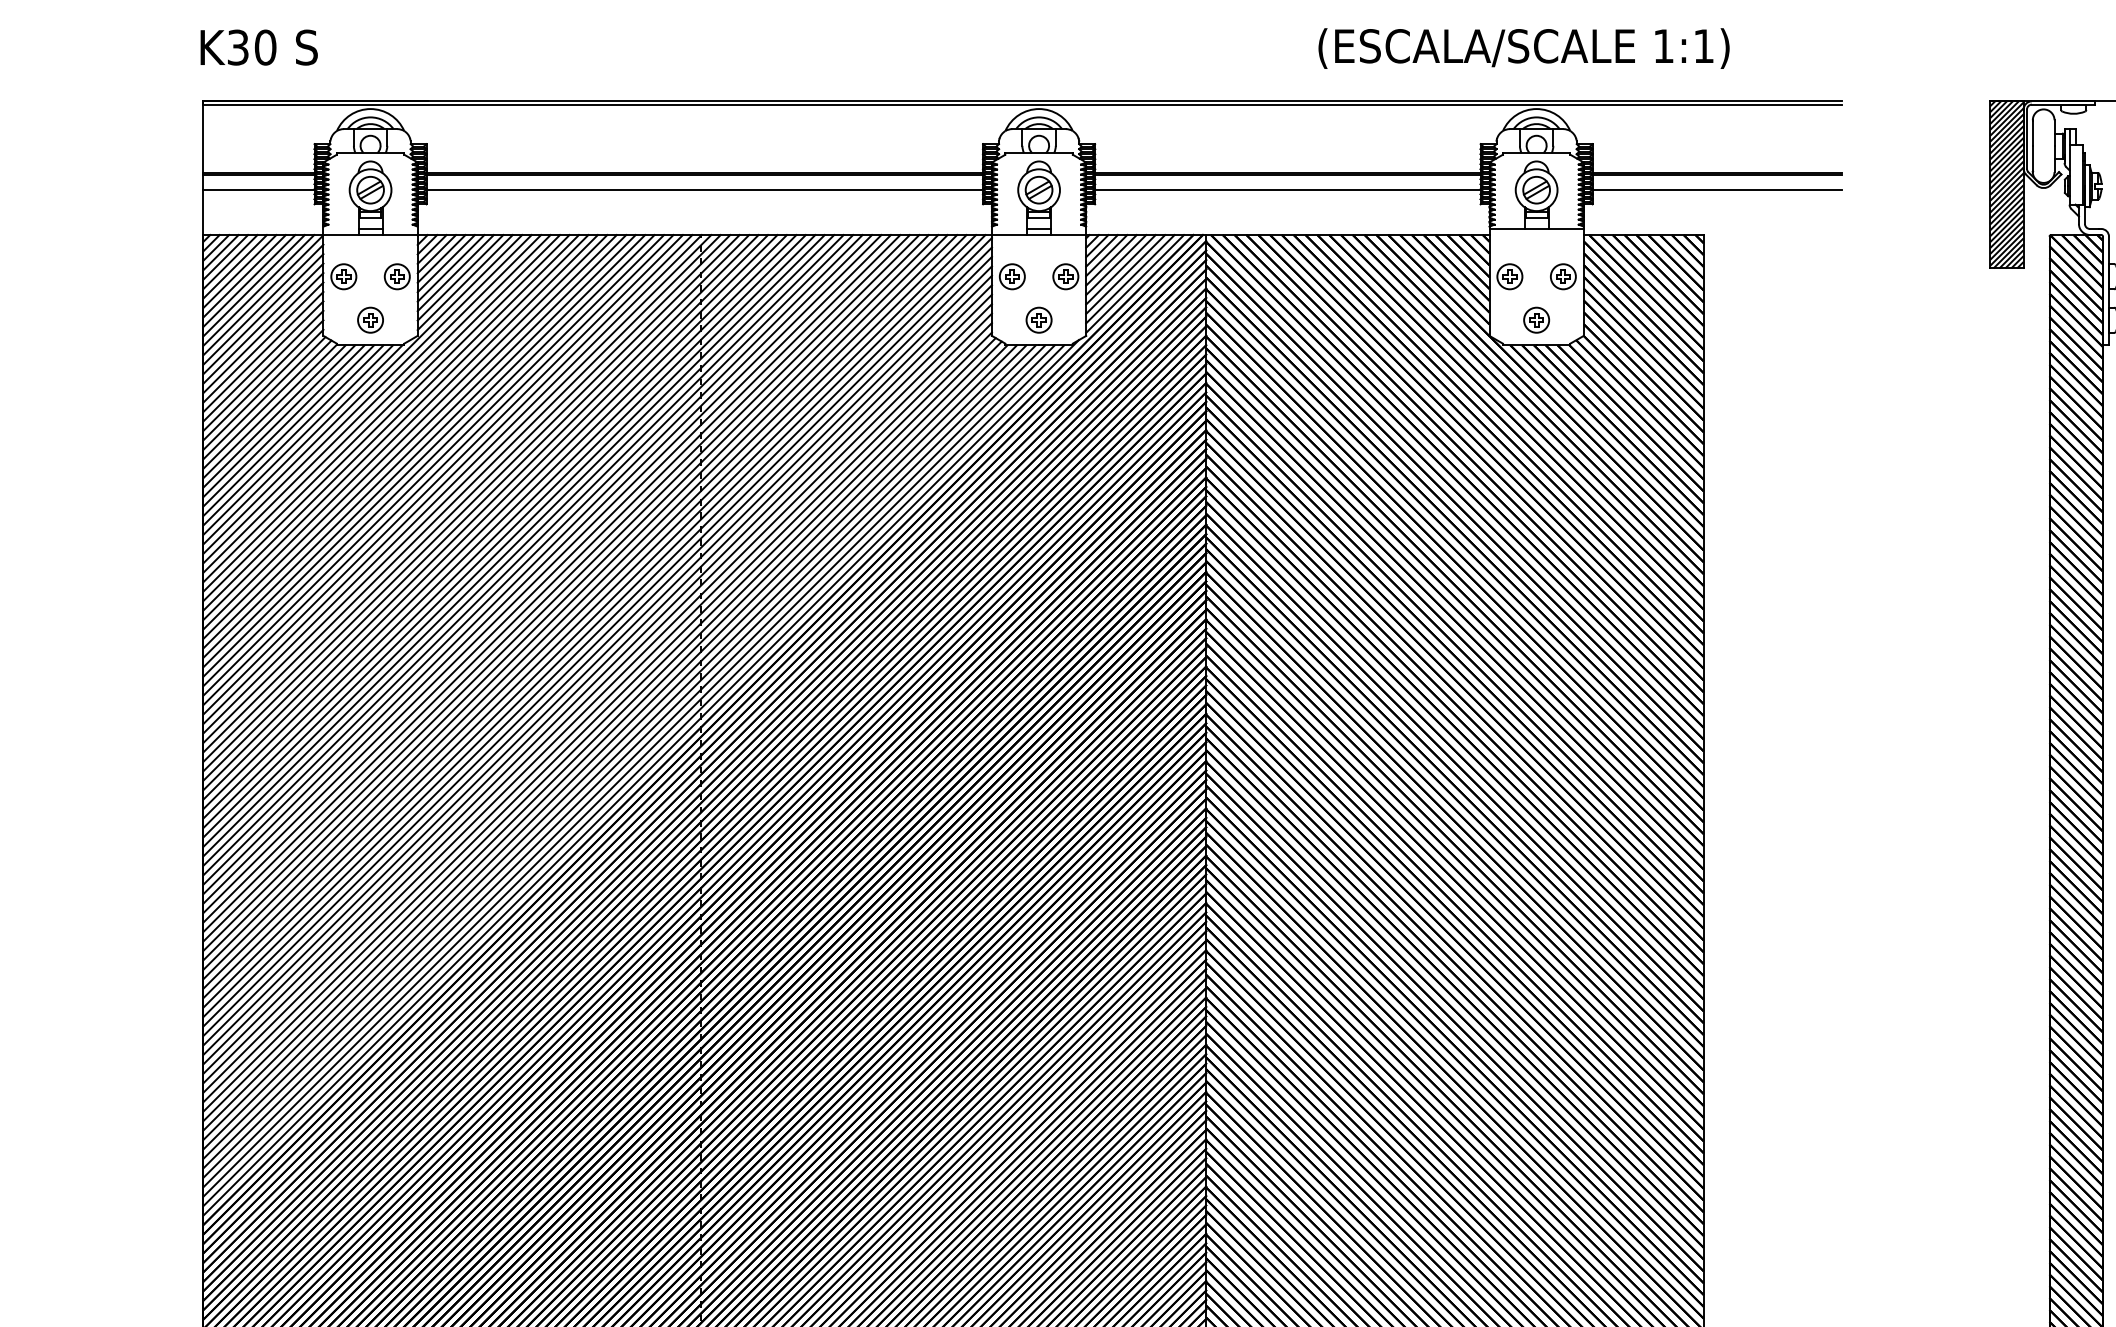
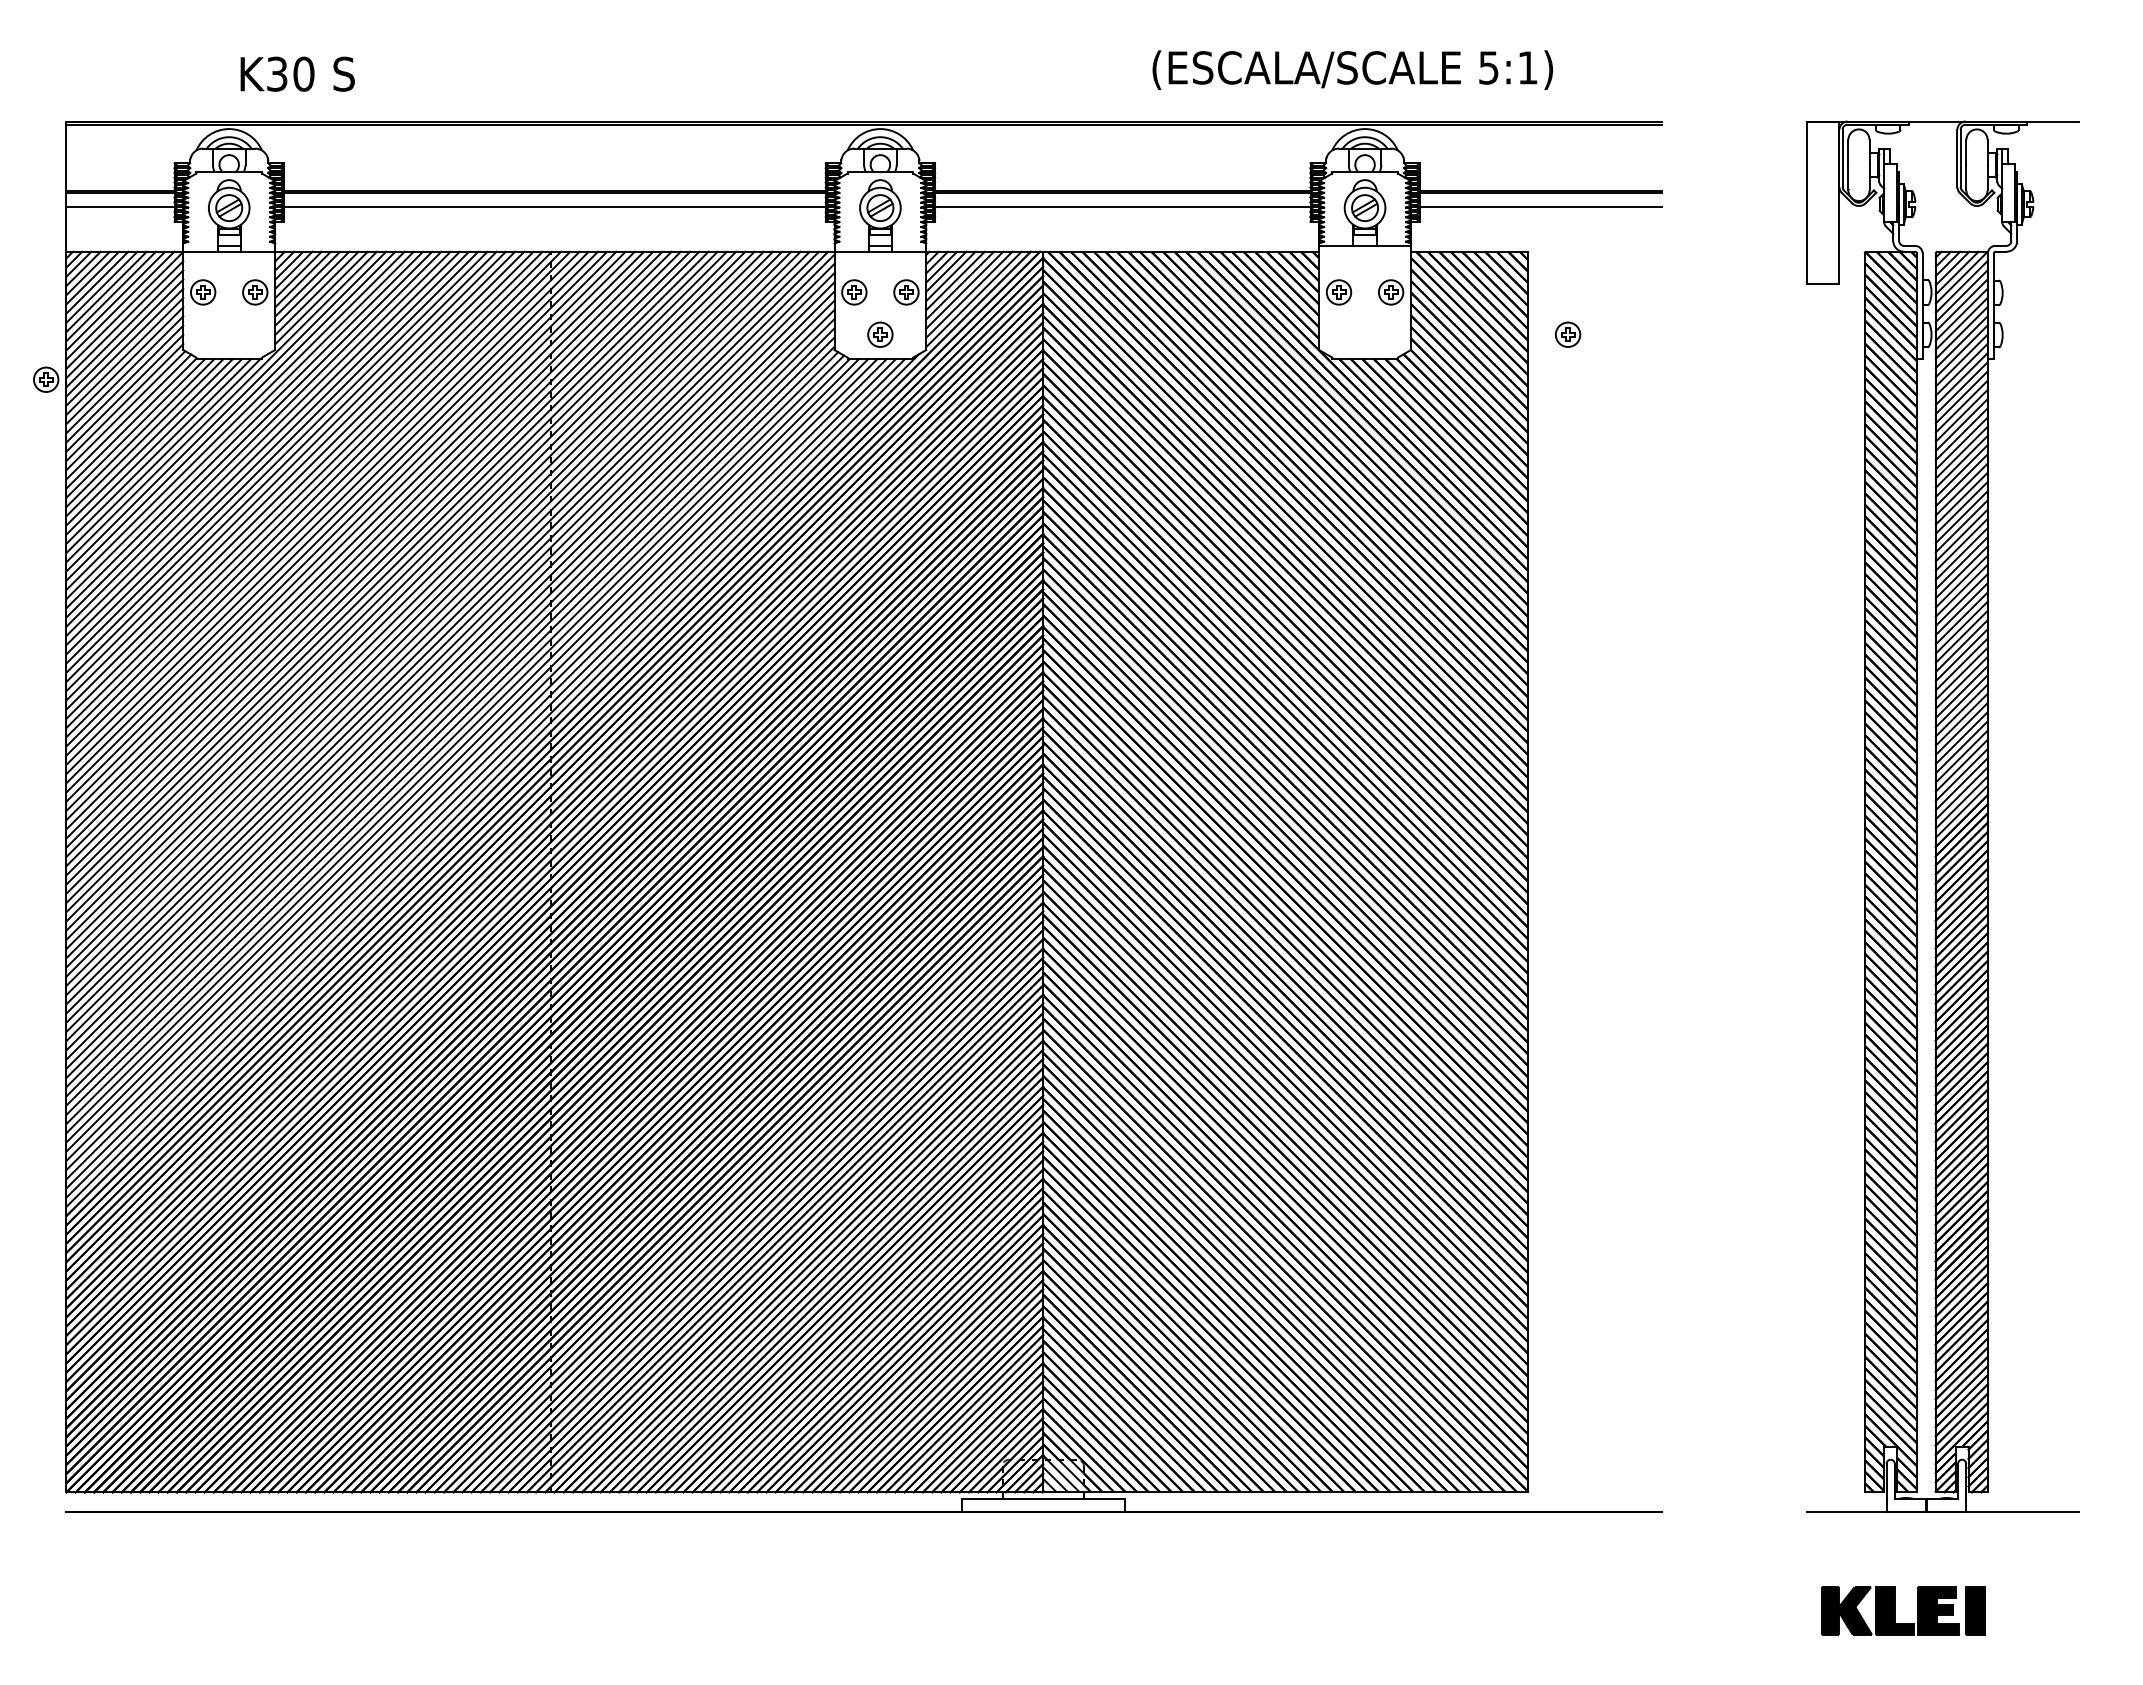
text: (1663, 45) -> (1488, 67), 1:1) -> 5:1)
text: (258, 46) -> (297, 73), moved
hatch: (2006, 184) -> (1822, 202), removed
part: (370, 319) -> (46, 379), moved
part: (1537, 319) -> (1568, 334), moved

